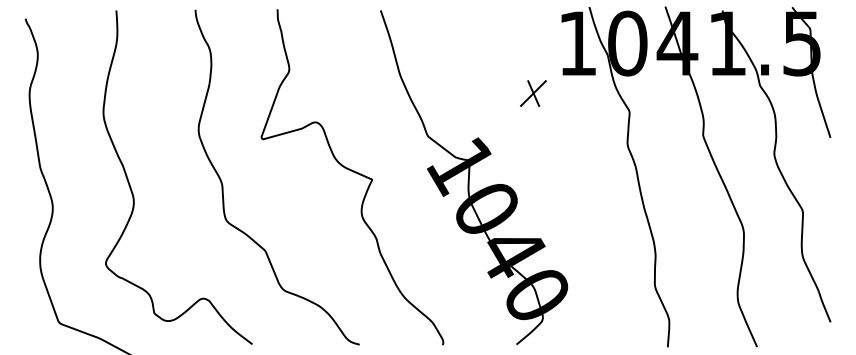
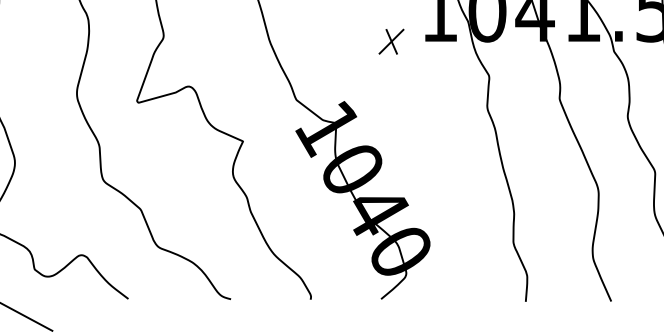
part: (533, 93) -> (391, 41), moved

